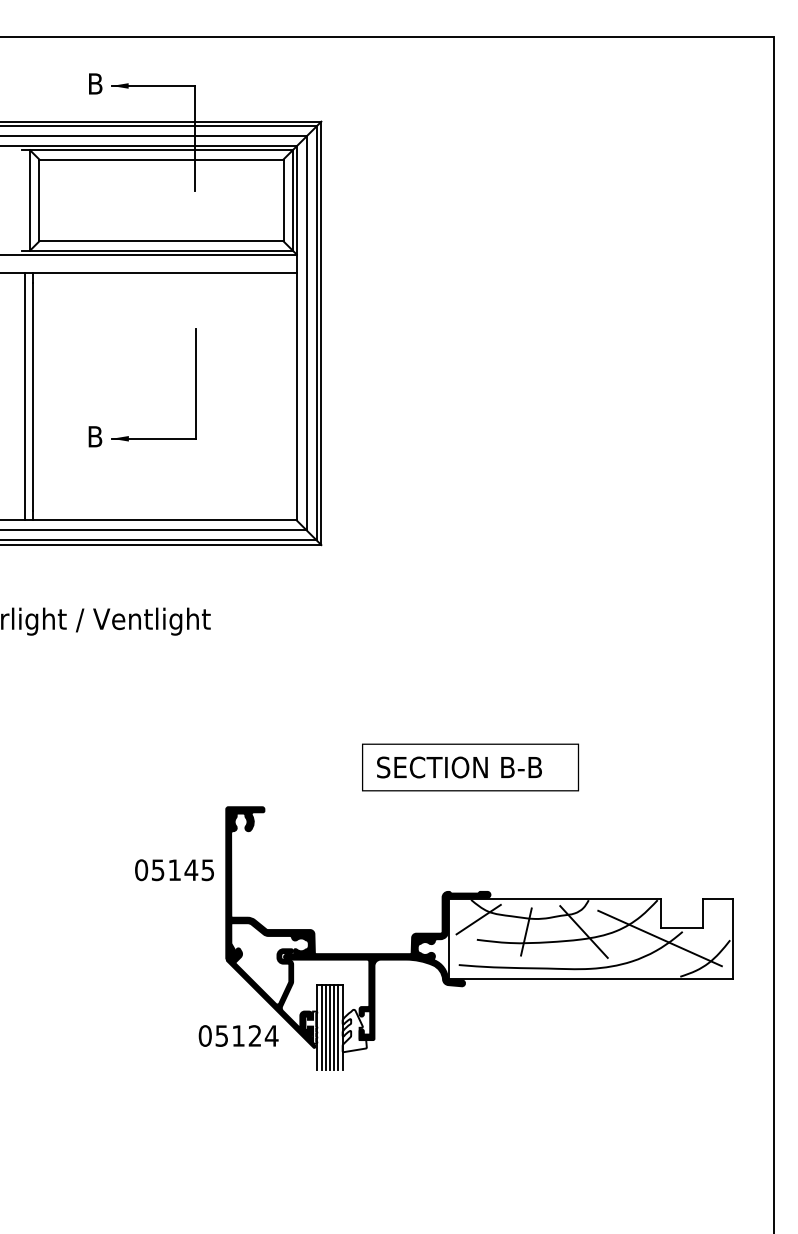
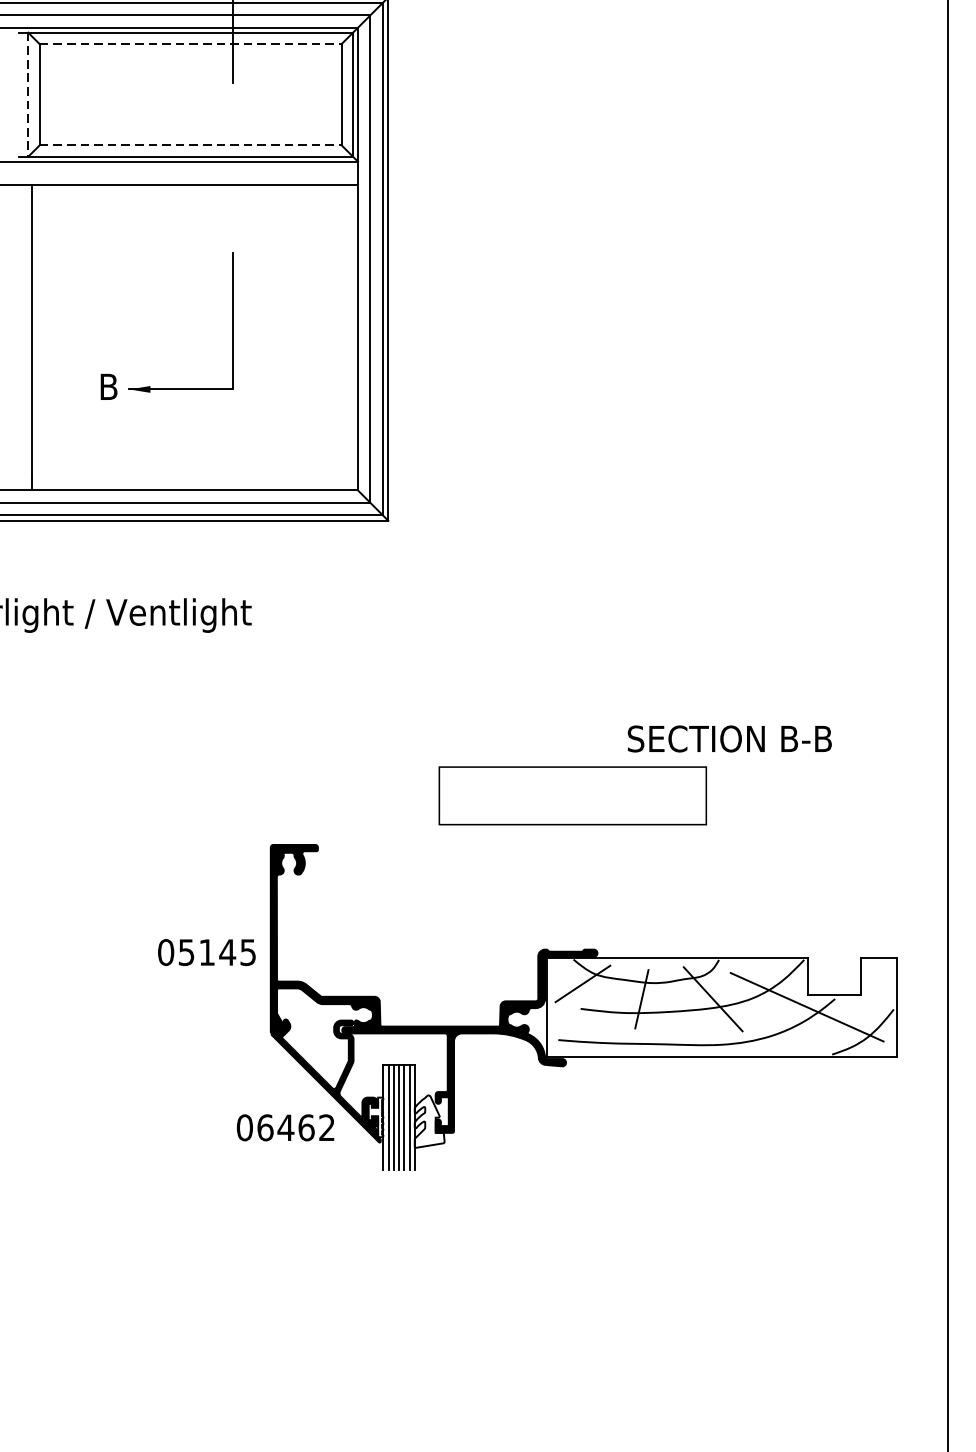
line: (161, 159) -> (190, 44), solid -> dashed
line: (30, 200) -> (28, 94), solid -> dashed
line: (161, 241) -> (190, 145), solid -> dashed
line: (24, 396) -> (21, 337), removed
text: (459, 767) -> (729, 738), moved
text: (174, 870) -> (206, 952), moved
text: (246, 1035) -> (295, 1127), 05124 -> 06462

